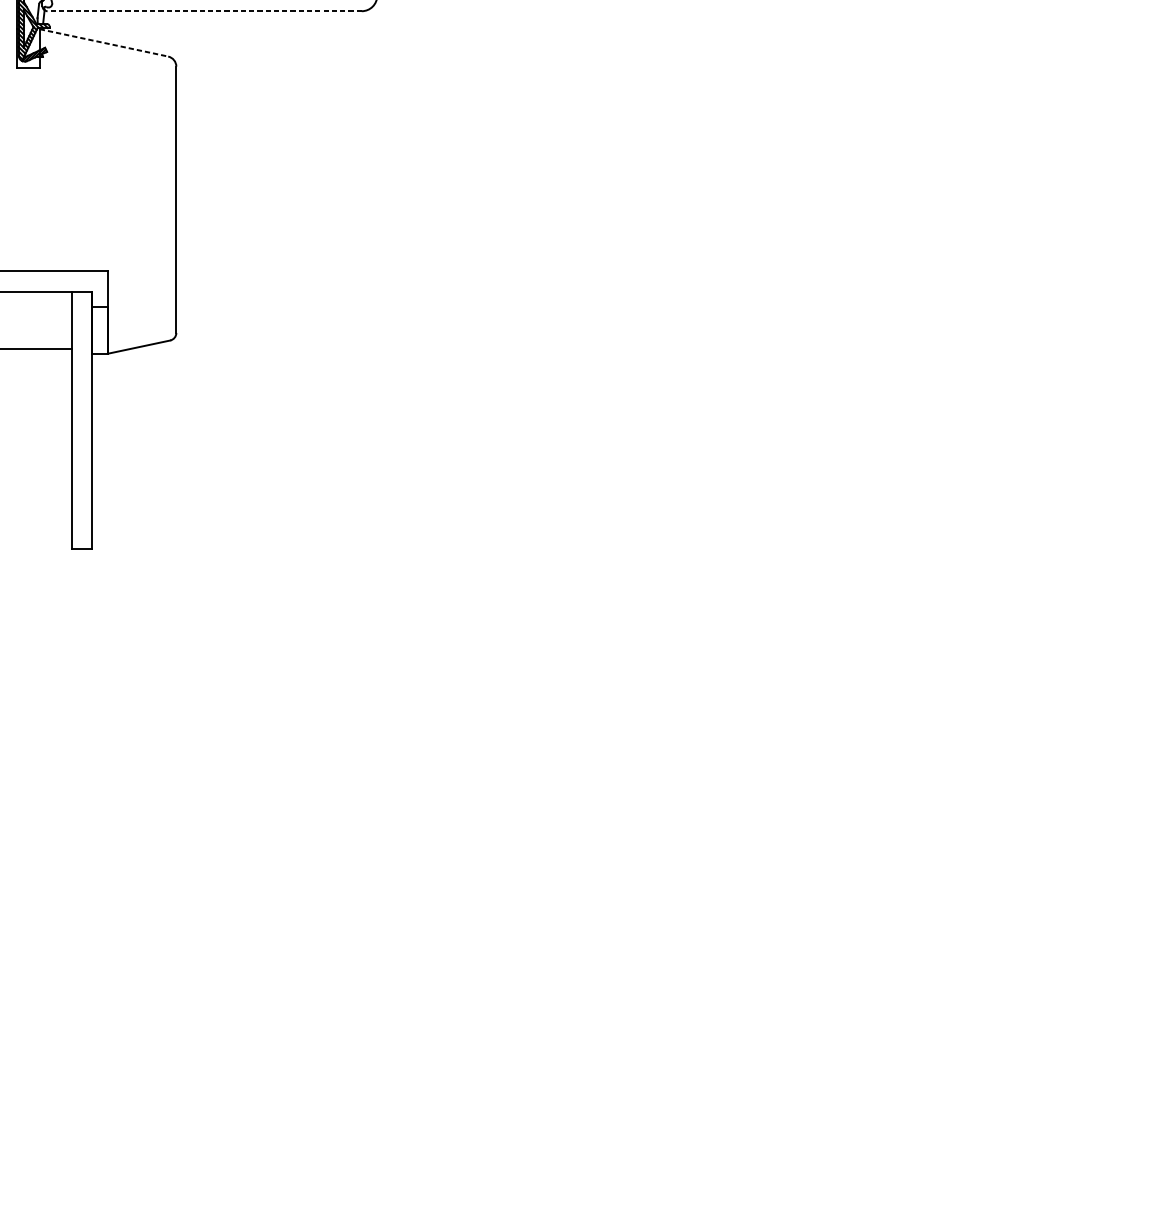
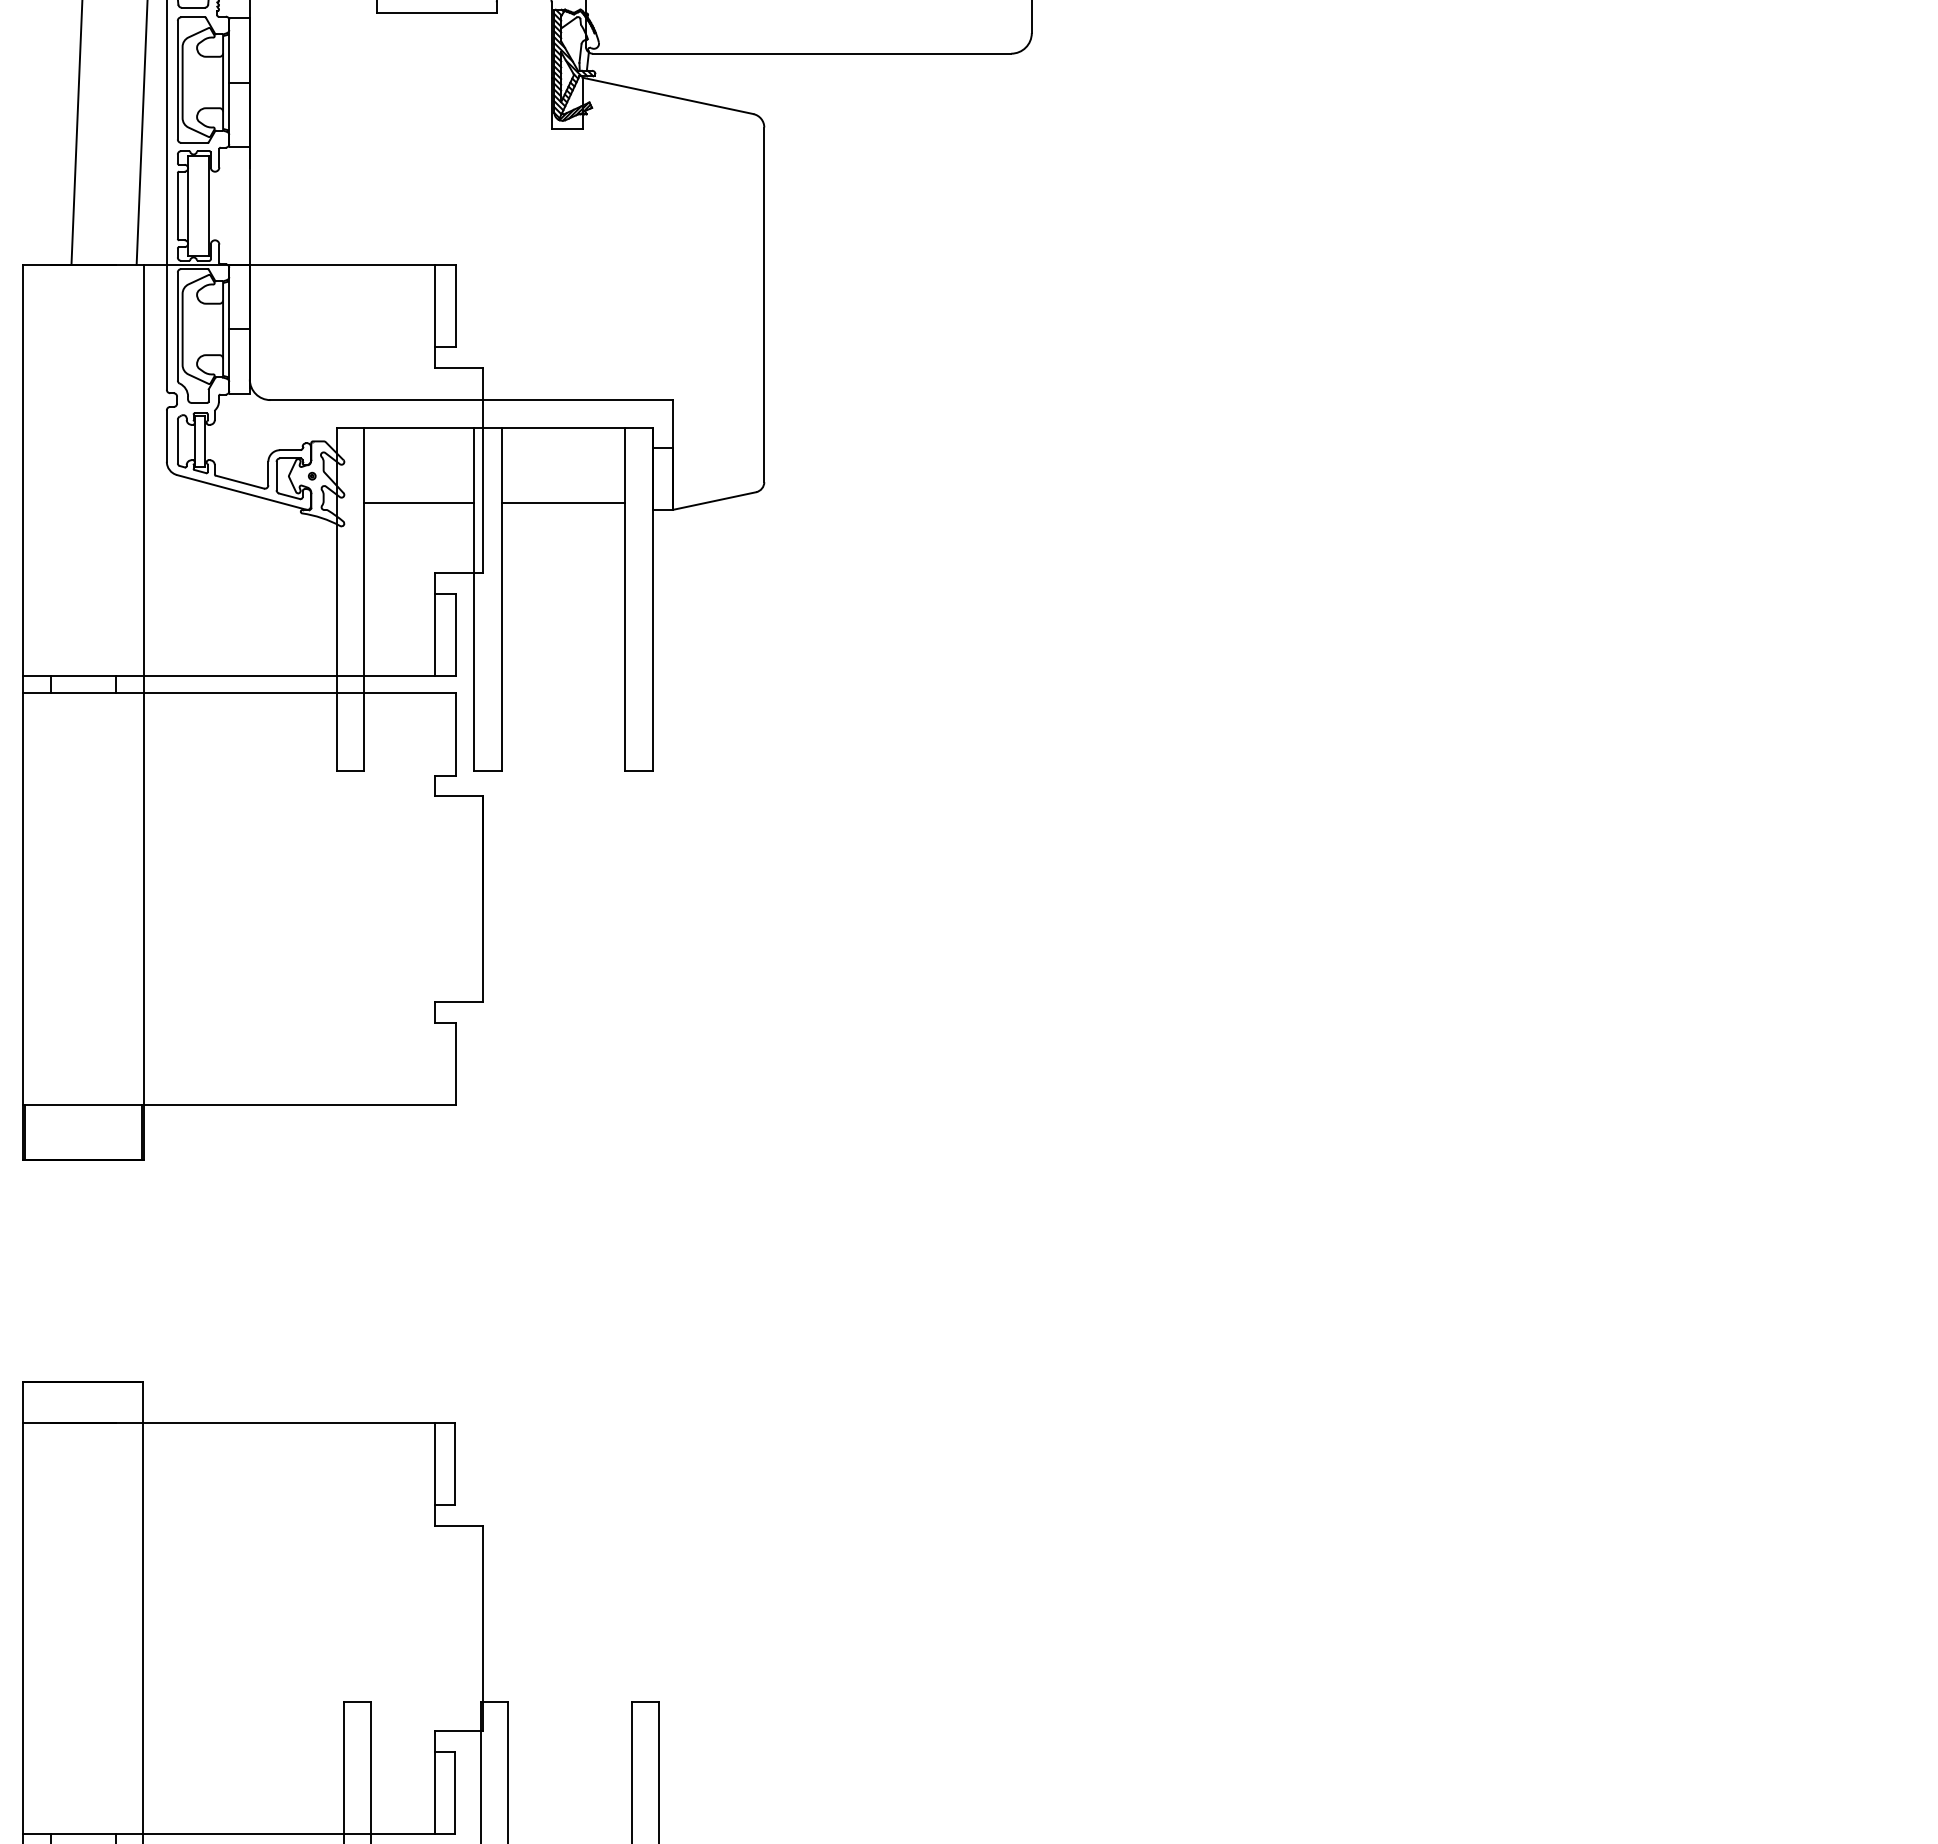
line: (204, 11) -> (801, 53), dashed -> solid
line: (104, 43) -> (668, 96), dashed -> solid

